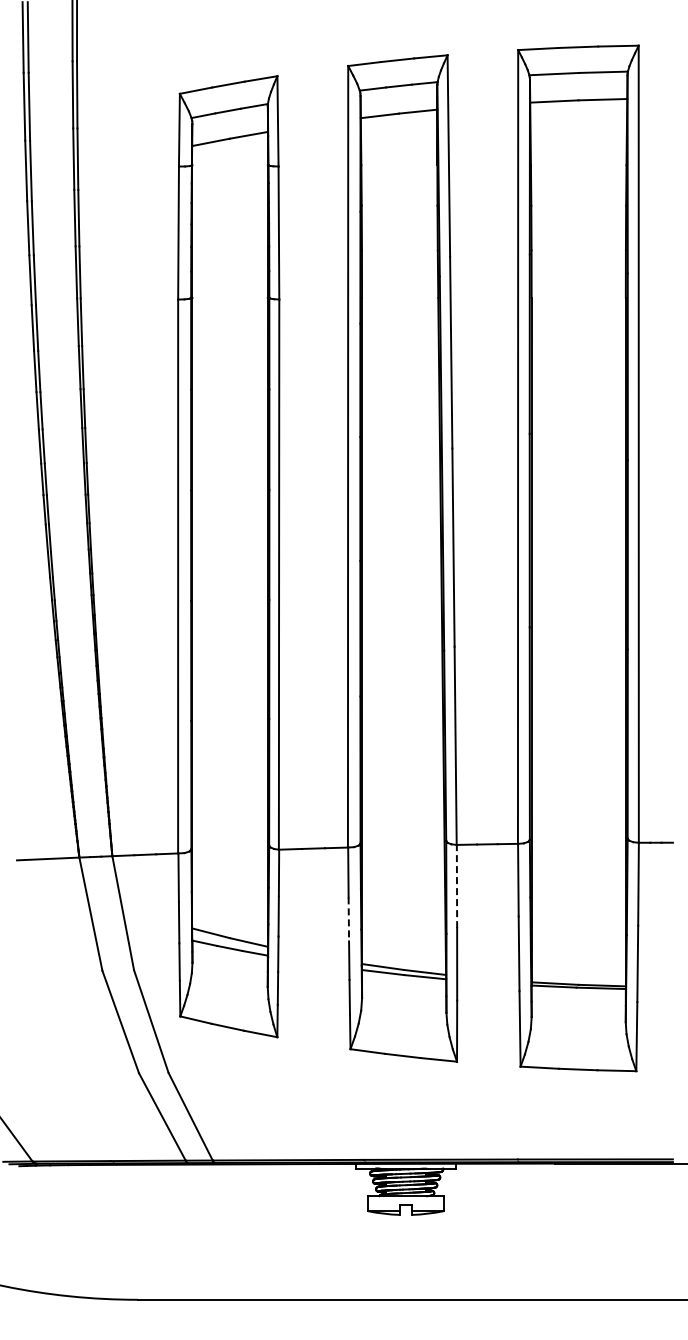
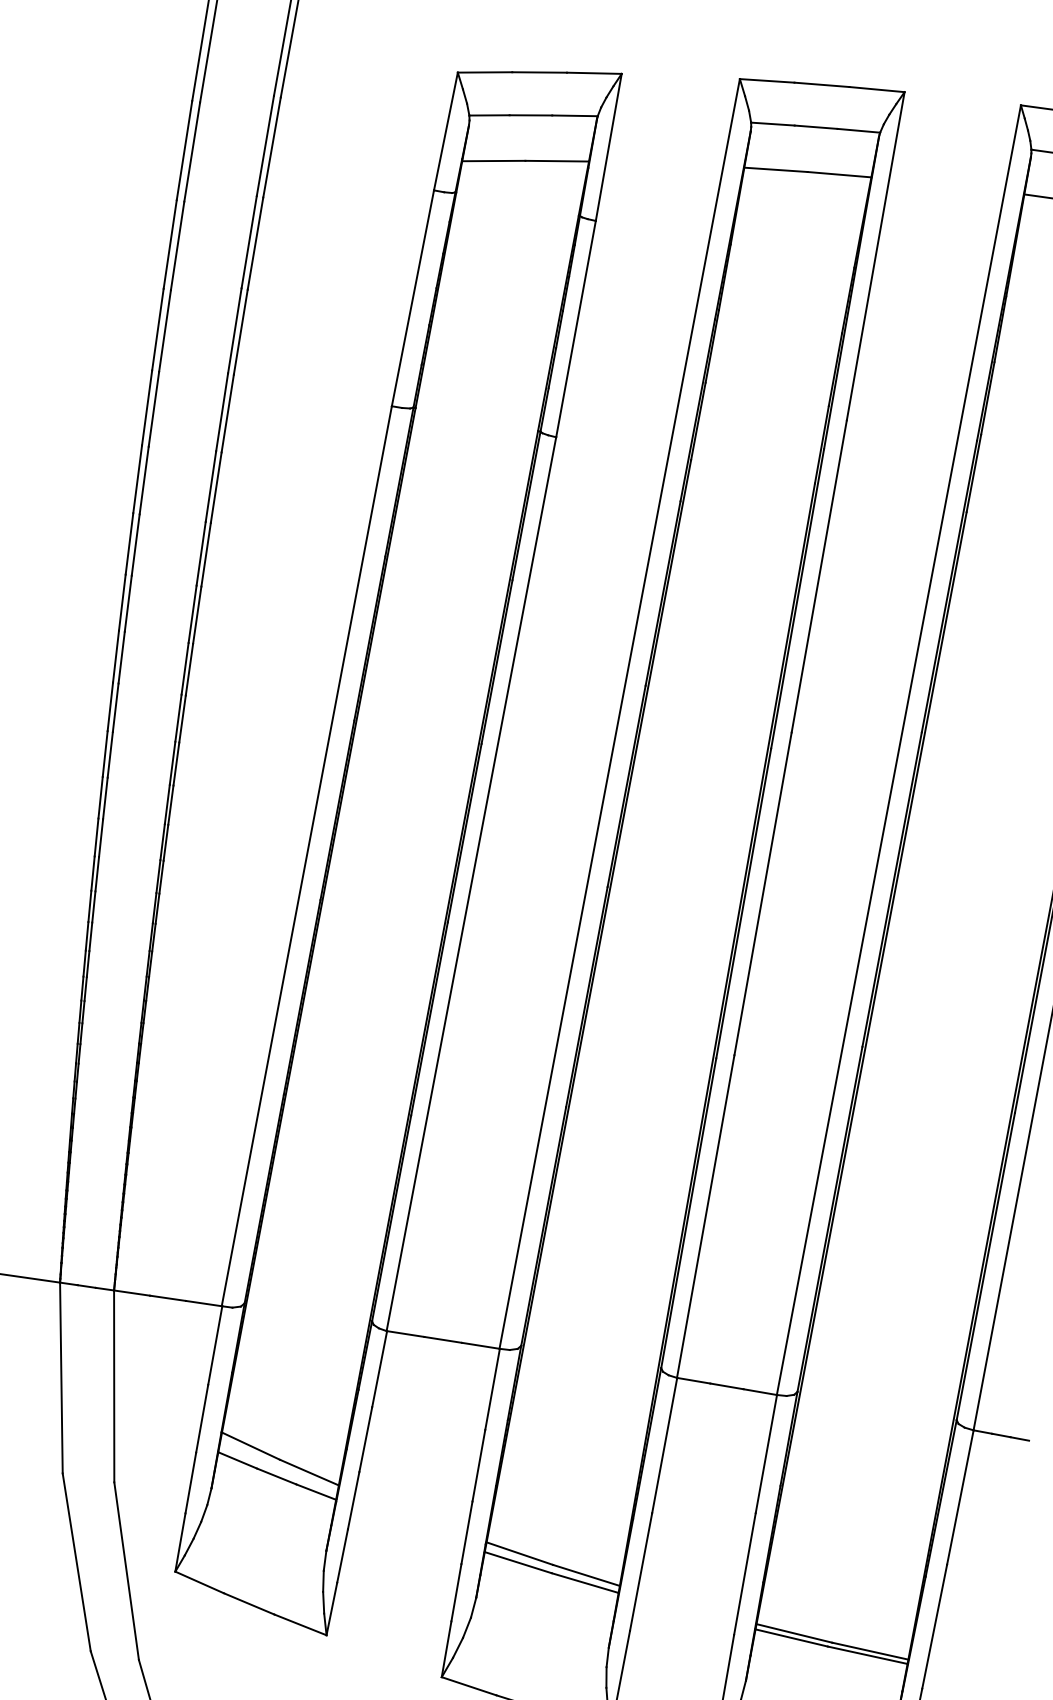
line: (456, 886) -> (663, 1445), dashed -> solid
line: (348, 919) -> (478, 1465), dashed -> solid

